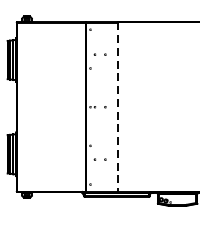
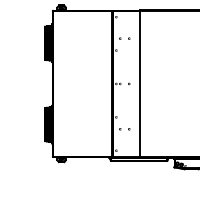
line: (118, 107) -> (140, 84), dashed -> solid

